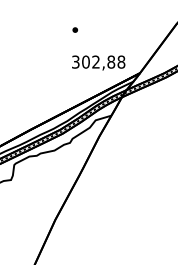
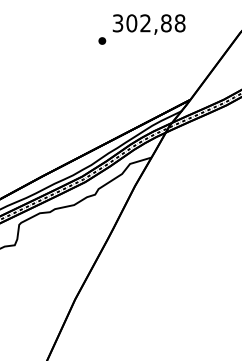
text: (98, 62) -> (148, 23), moved

